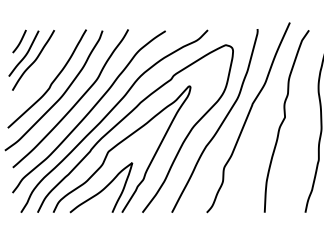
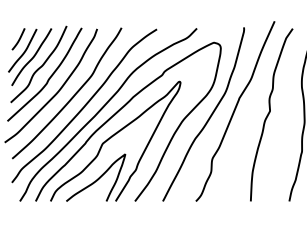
curve: (42, 70) -> (40, 66), added

